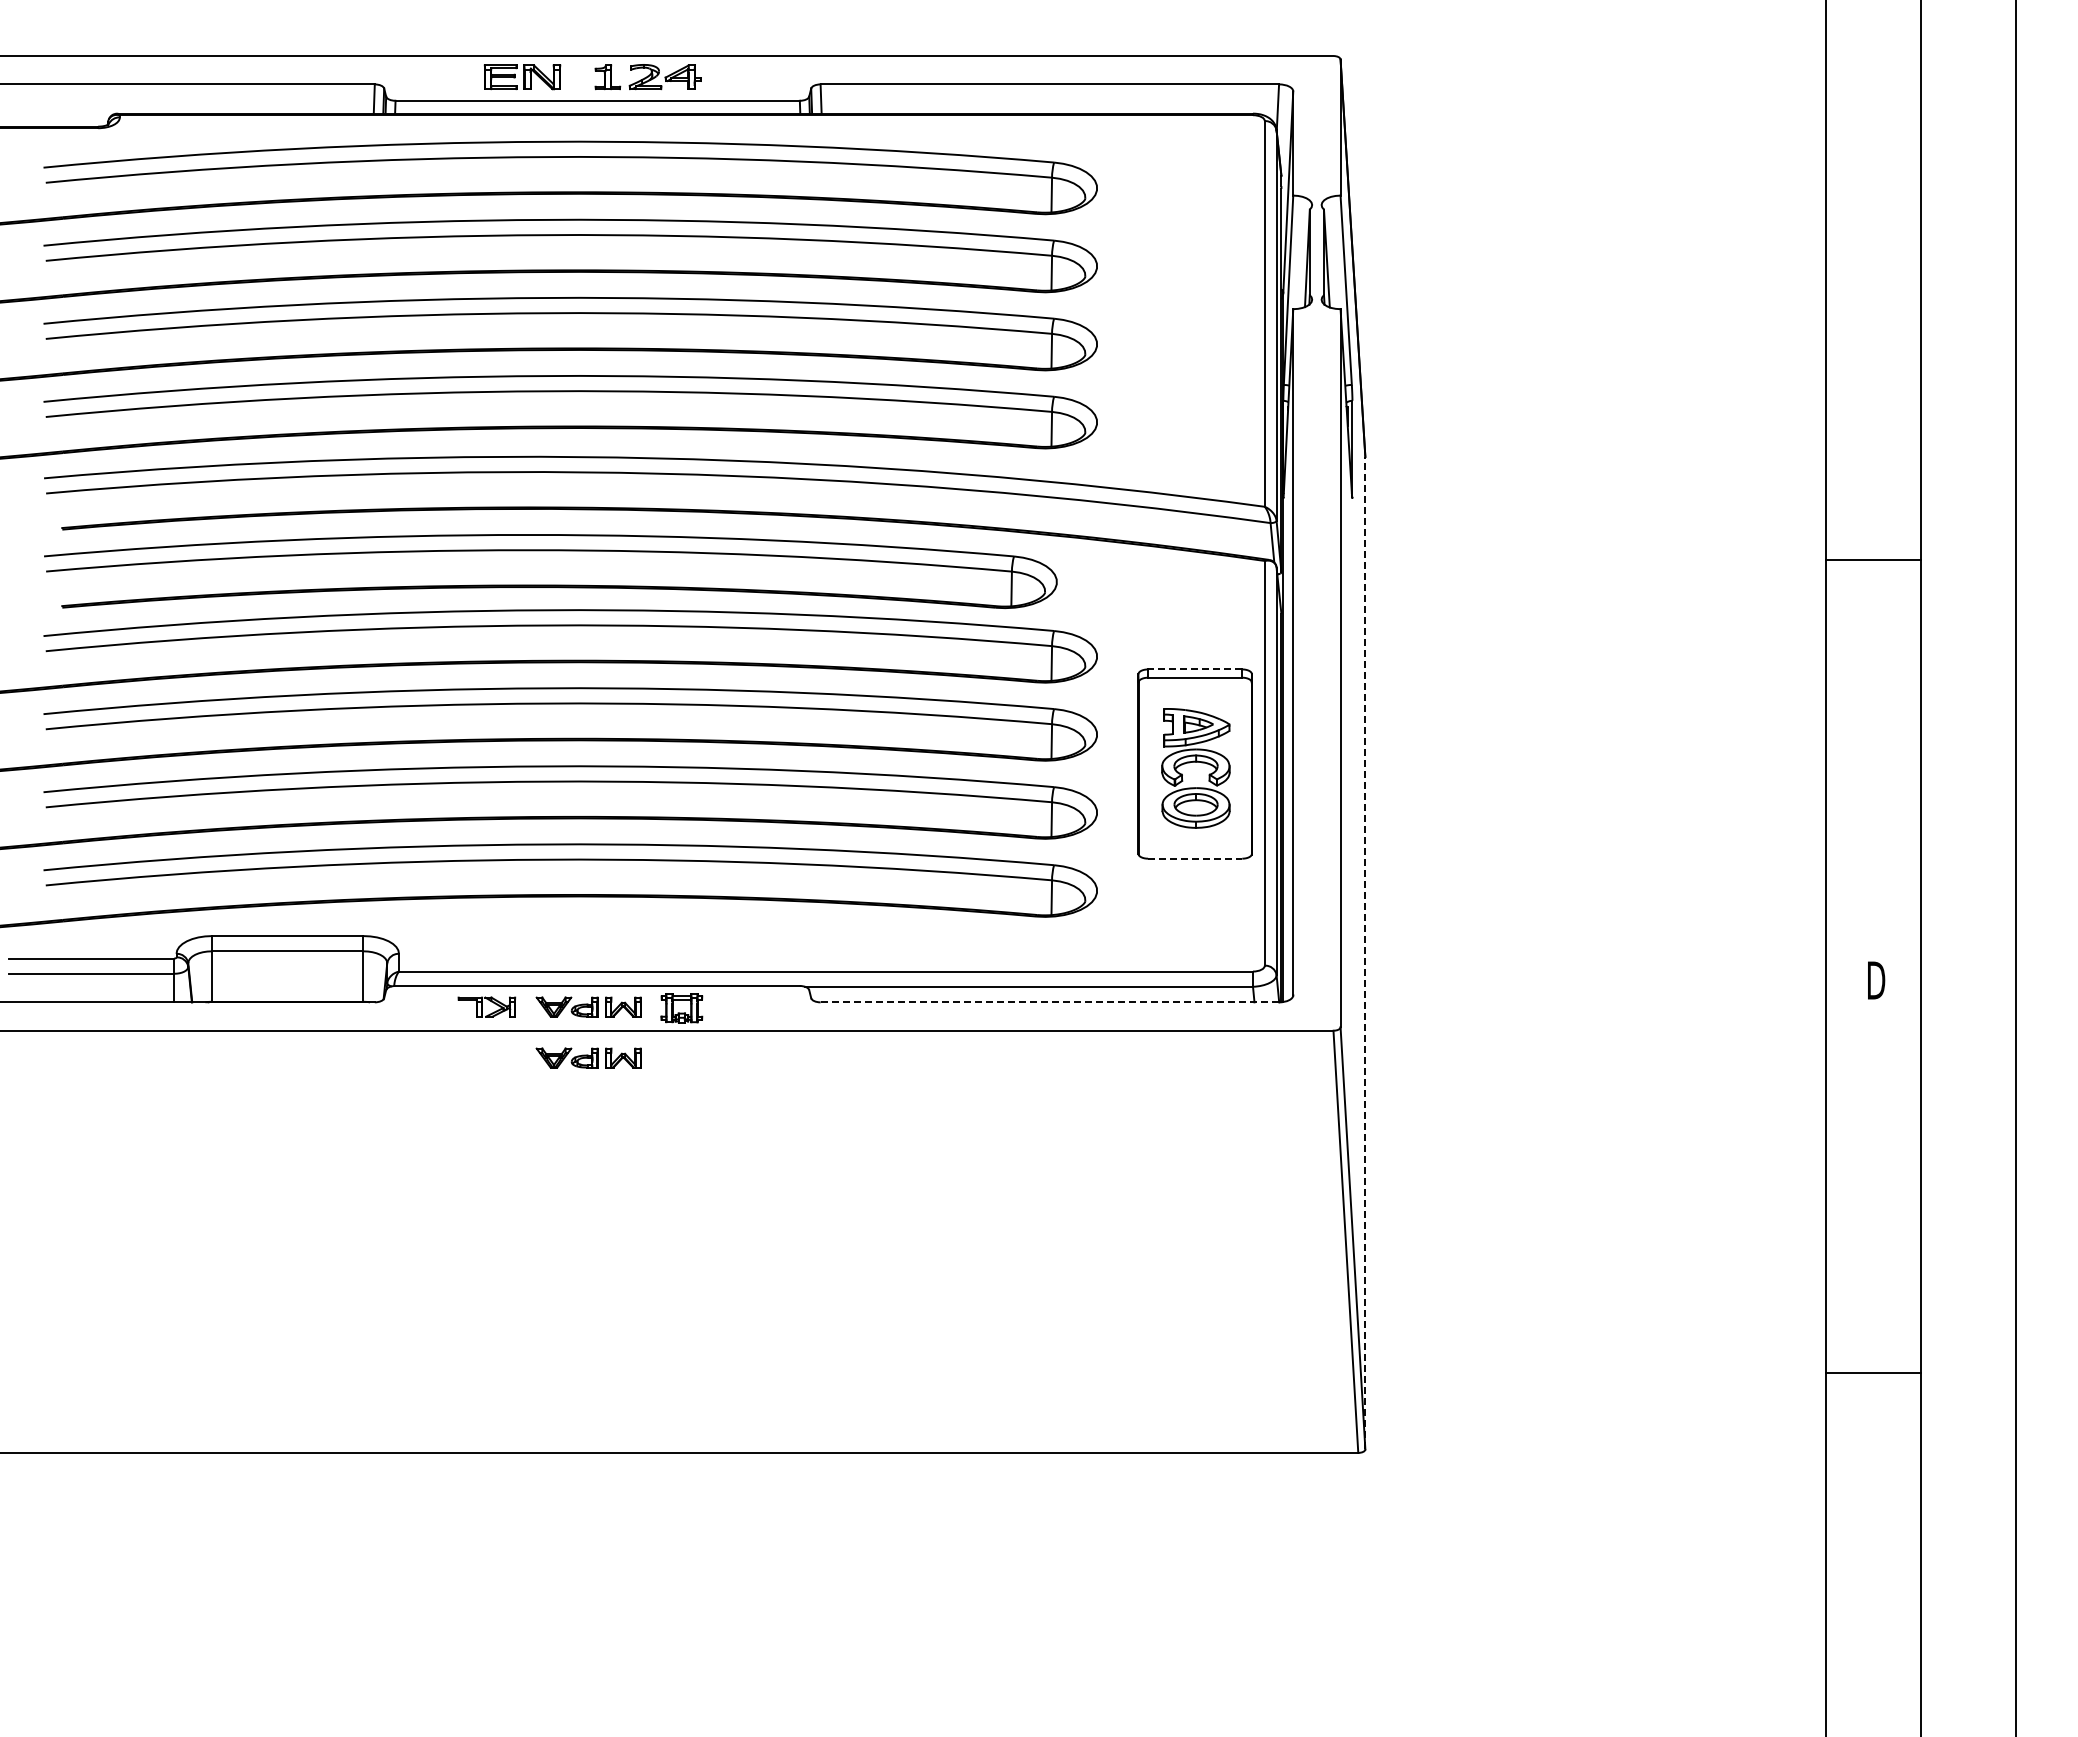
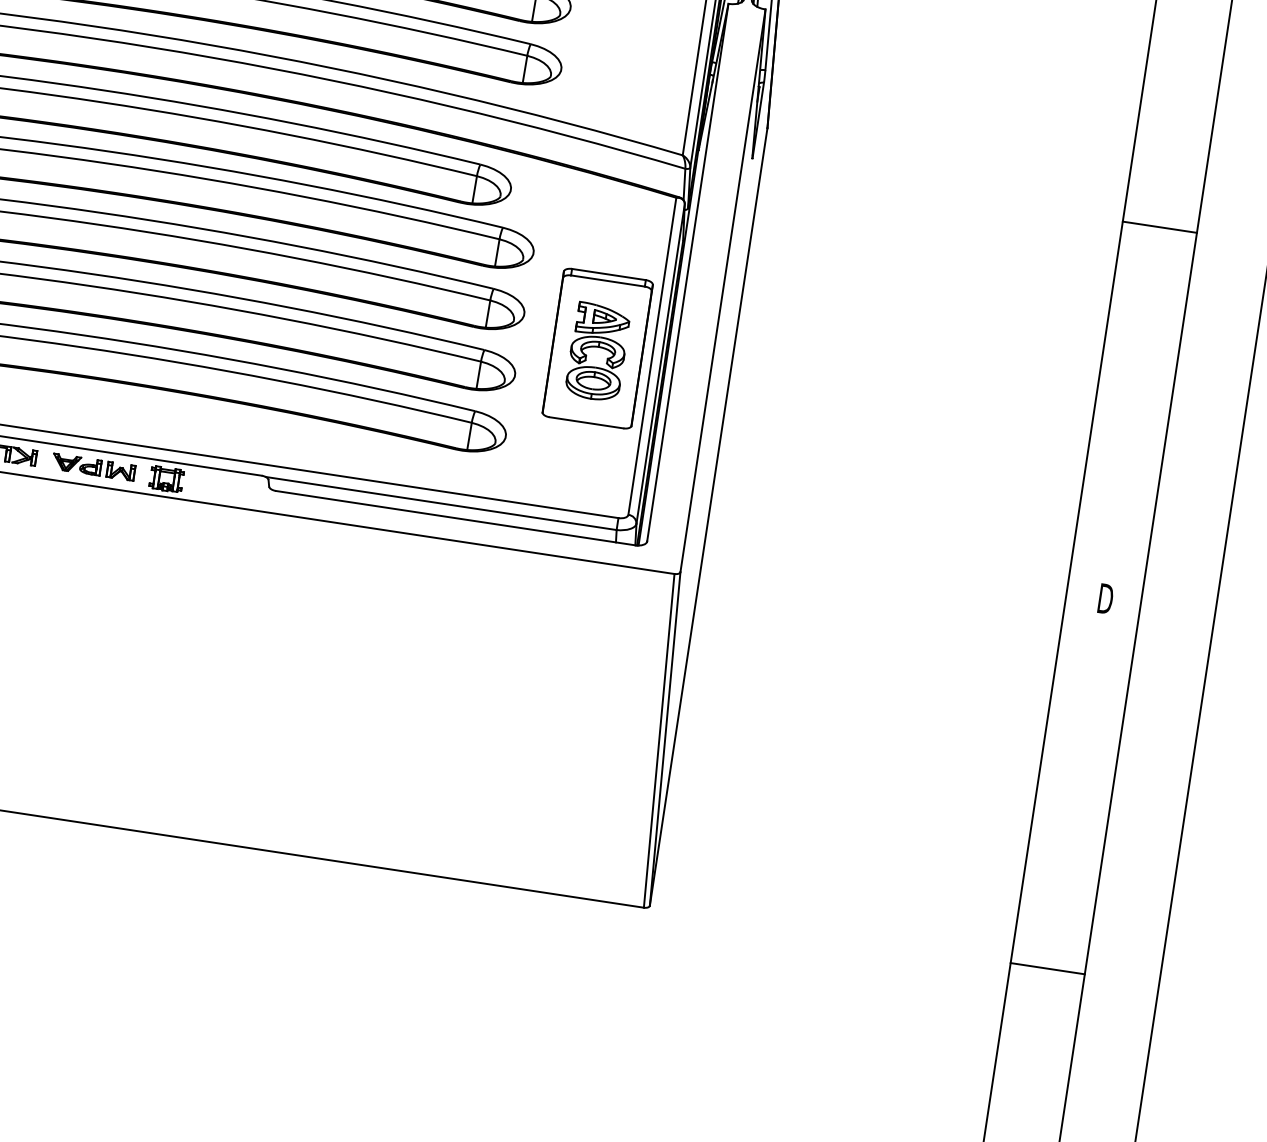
line: (1873, 560) -> (1159, 227), moved
line: (1194, 669) -> (608, 274), dashed -> solid
line: (1195, 858) -> (586, 422), dashed -> solid
line: (1365, 952) -> (708, 516), dashed -> solid
line: (1050, 1002) -> (456, 518), dashed -> solid
part: (588, 1057) -> (87, 506), removed
line: (1873, 1372) -> (1047, 968), moved

